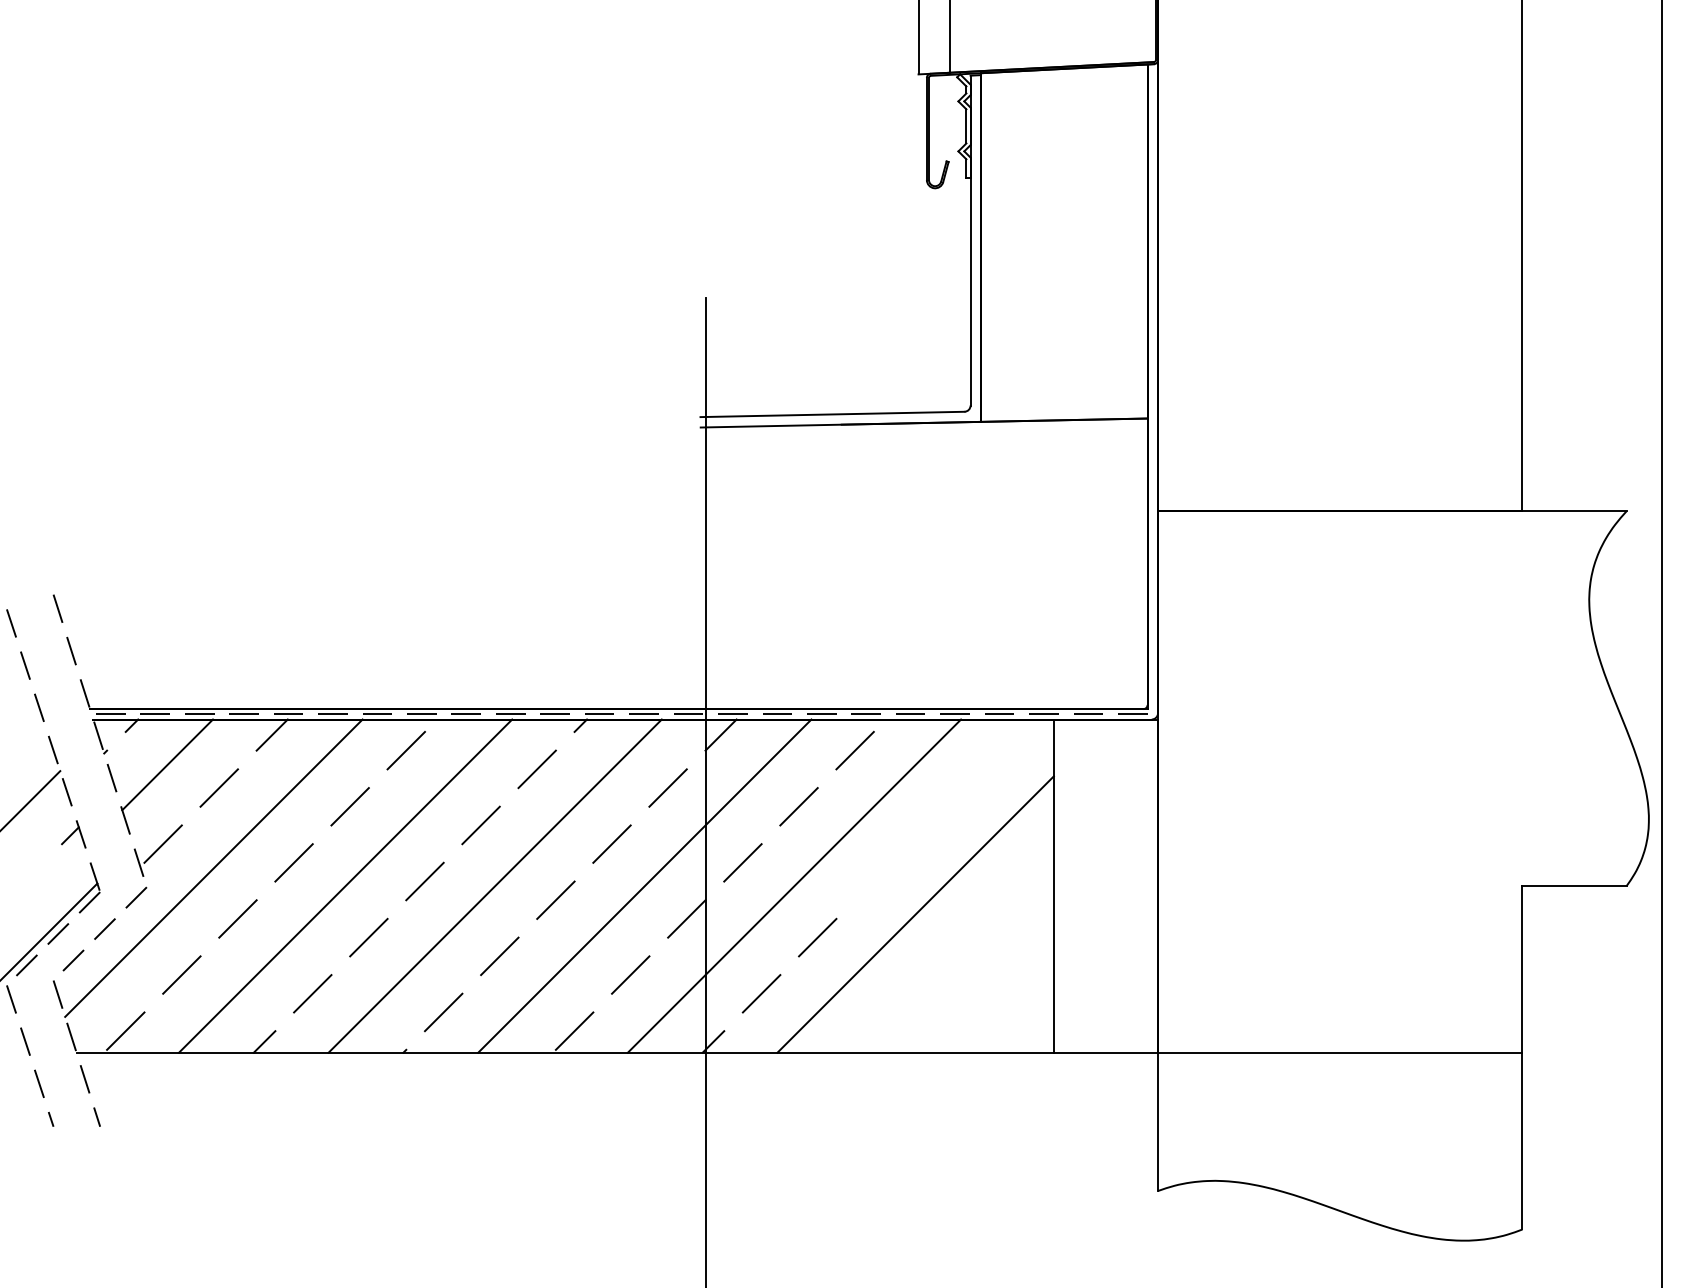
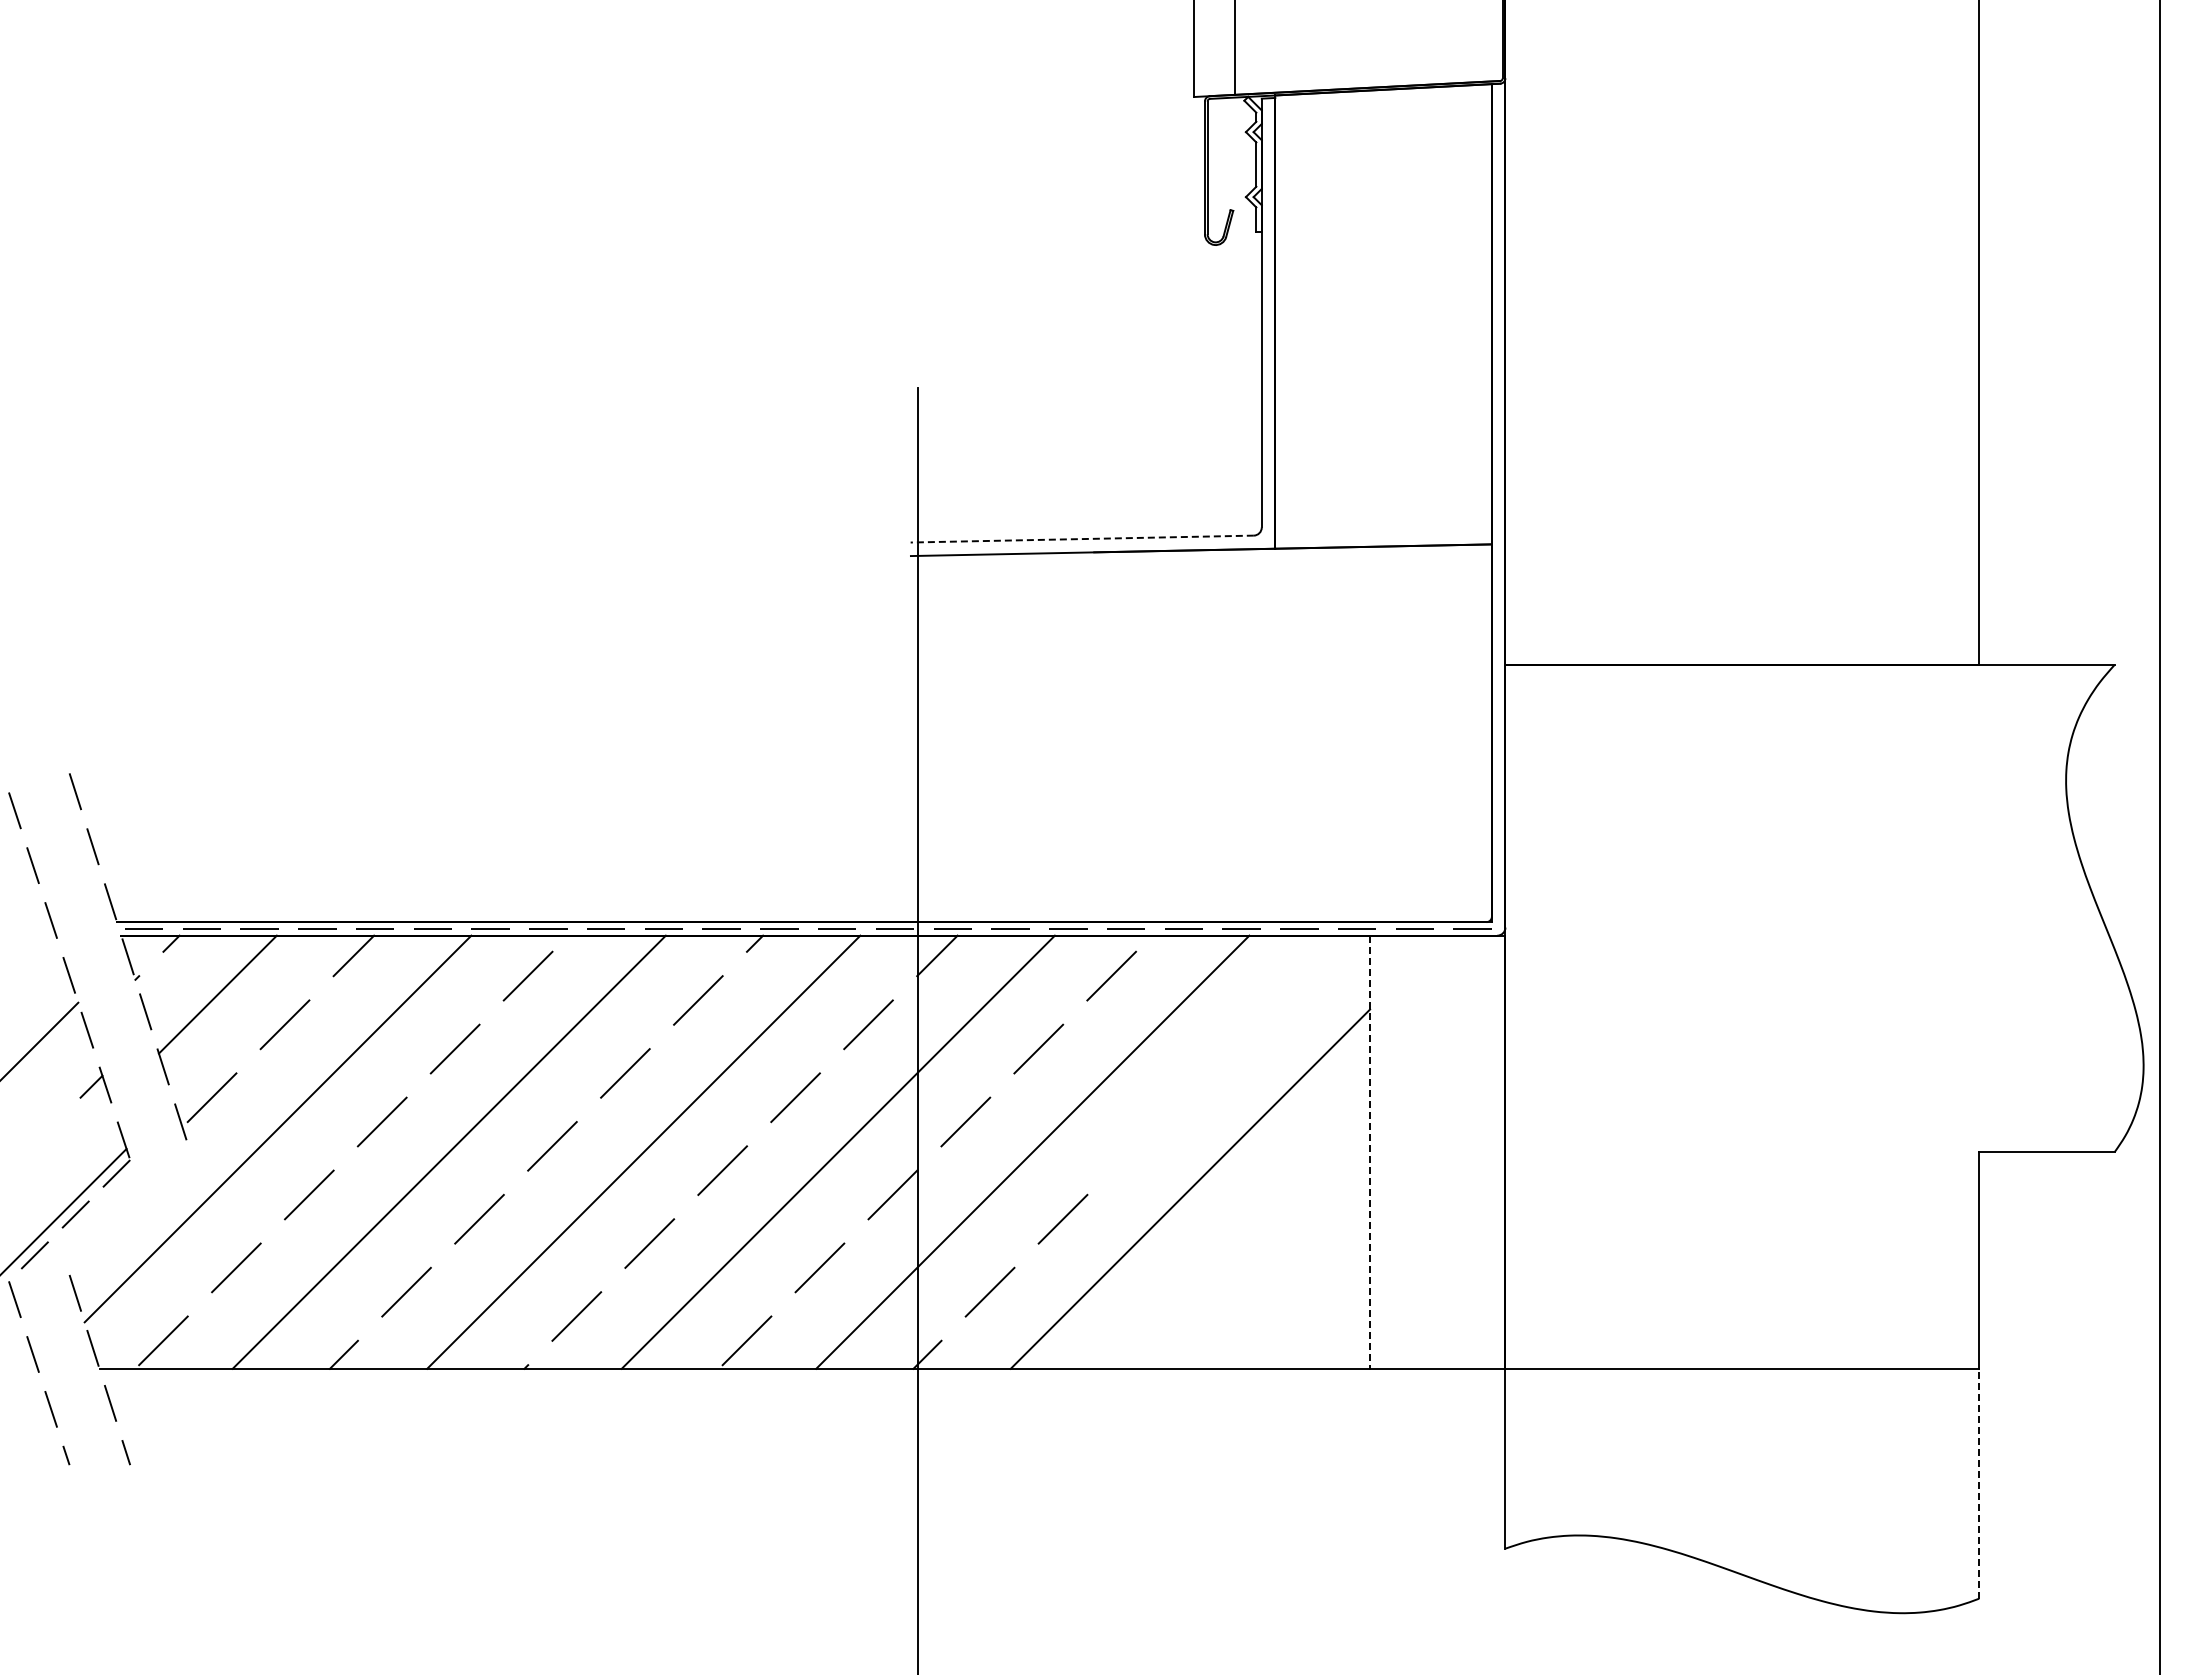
line: (832, 414) -> (1082, 539), solid -> dashed
line: (1054, 886) -> (1370, 1152), solid -> dashed
line: (105, 928) -> (136, 1207), removed
line: (1522, 1140) -> (1979, 1483), solid -> dashed

